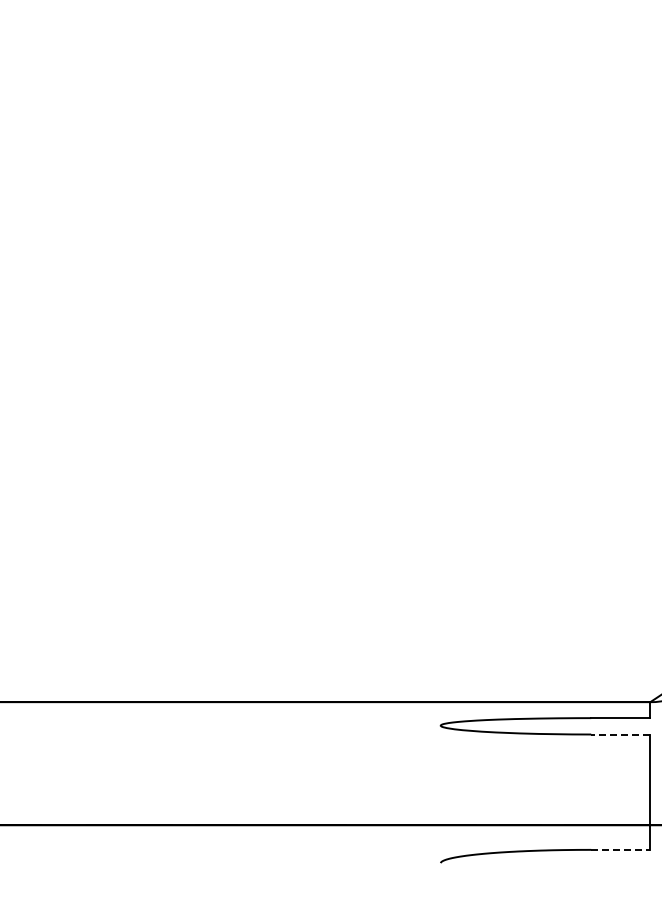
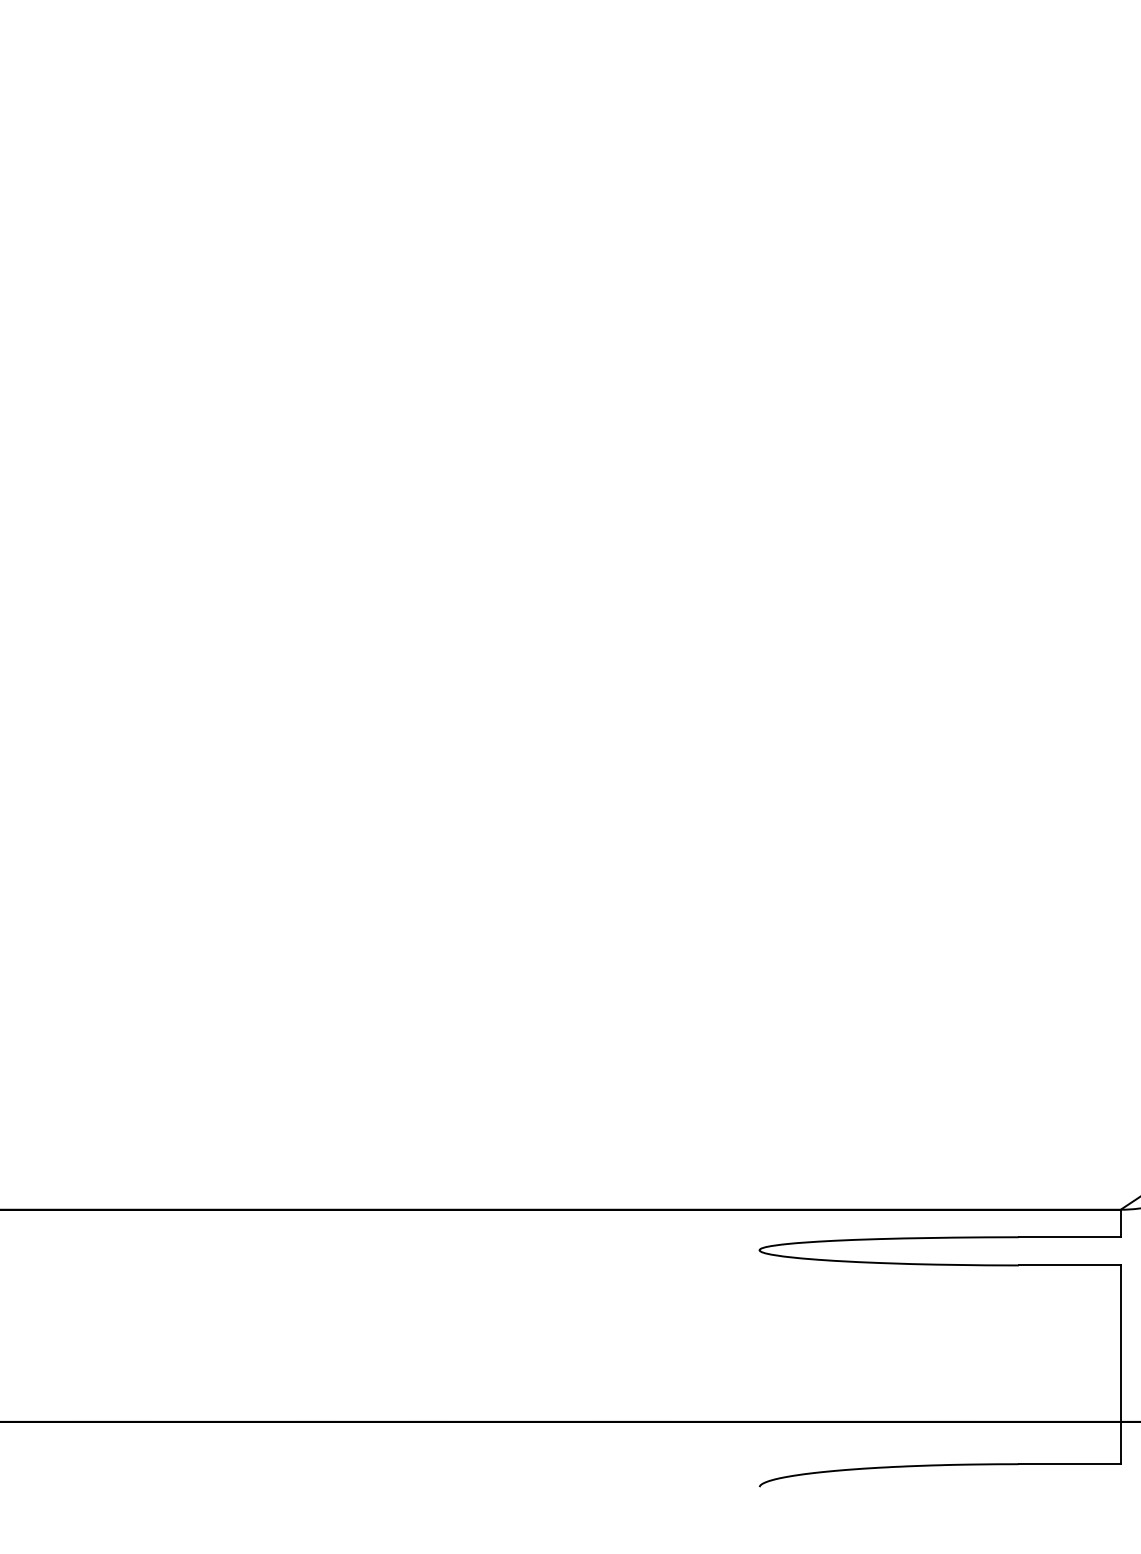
line: (620, 734) -> (1069, 1265), dashed -> solid
line: (620, 849) -> (1069, 1463), dashed -> solid

